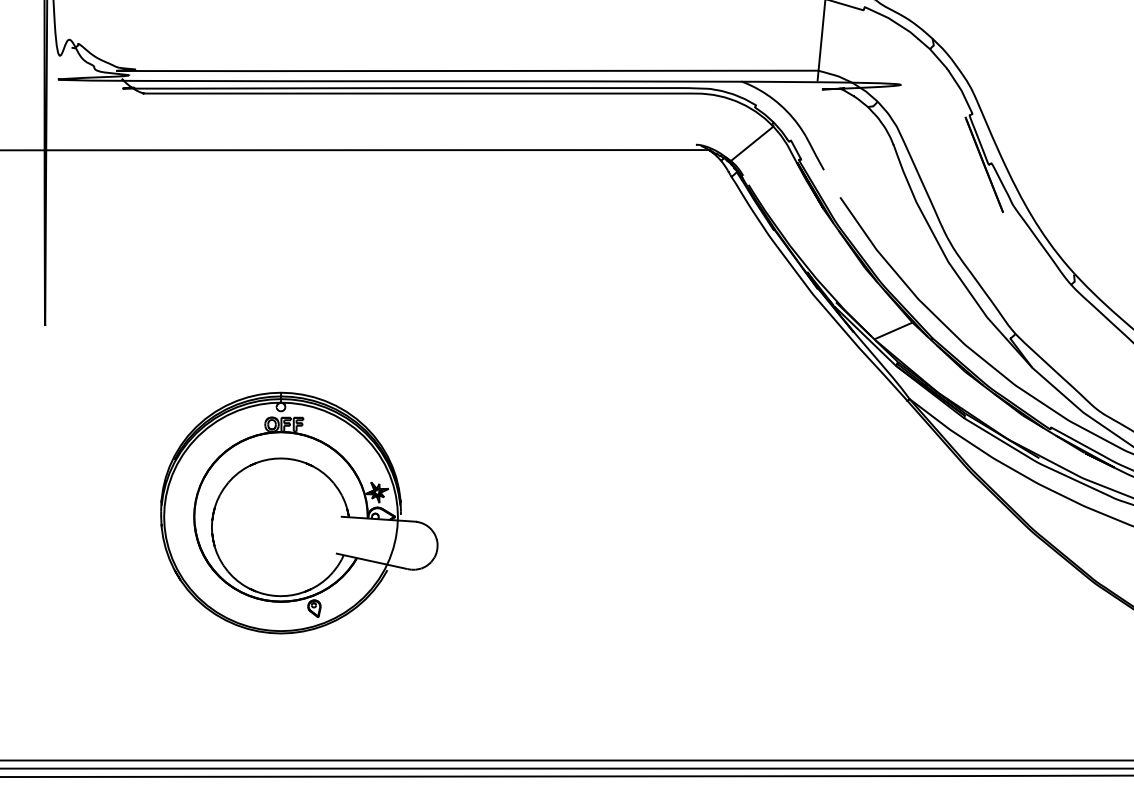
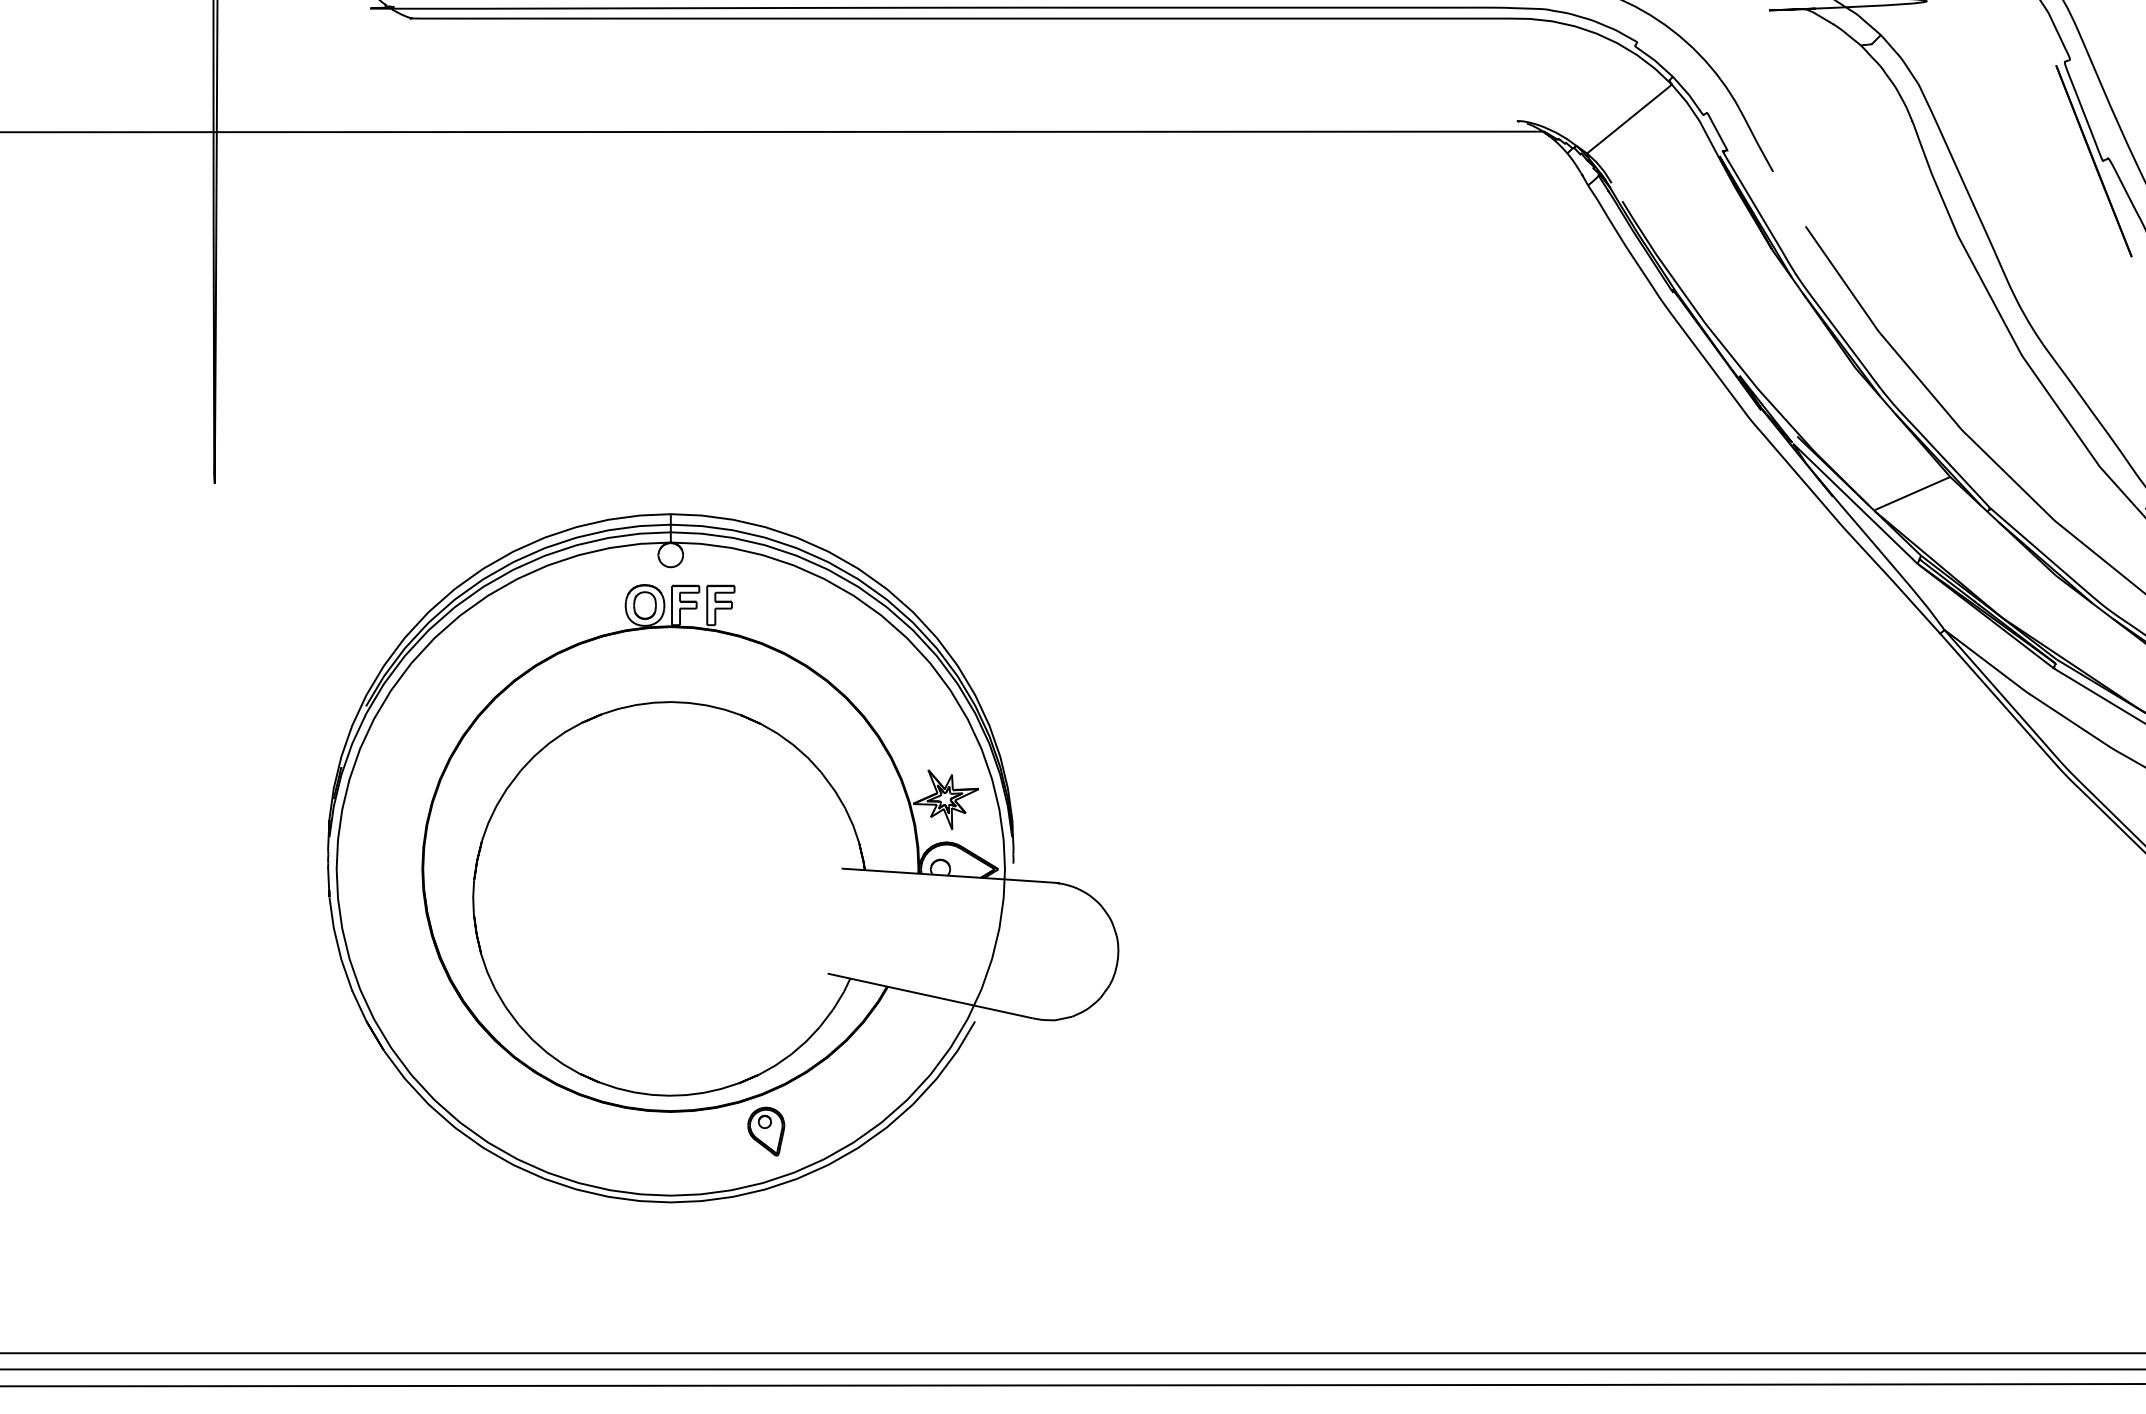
part: (299, 512) -> (723, 856), size x1.43

